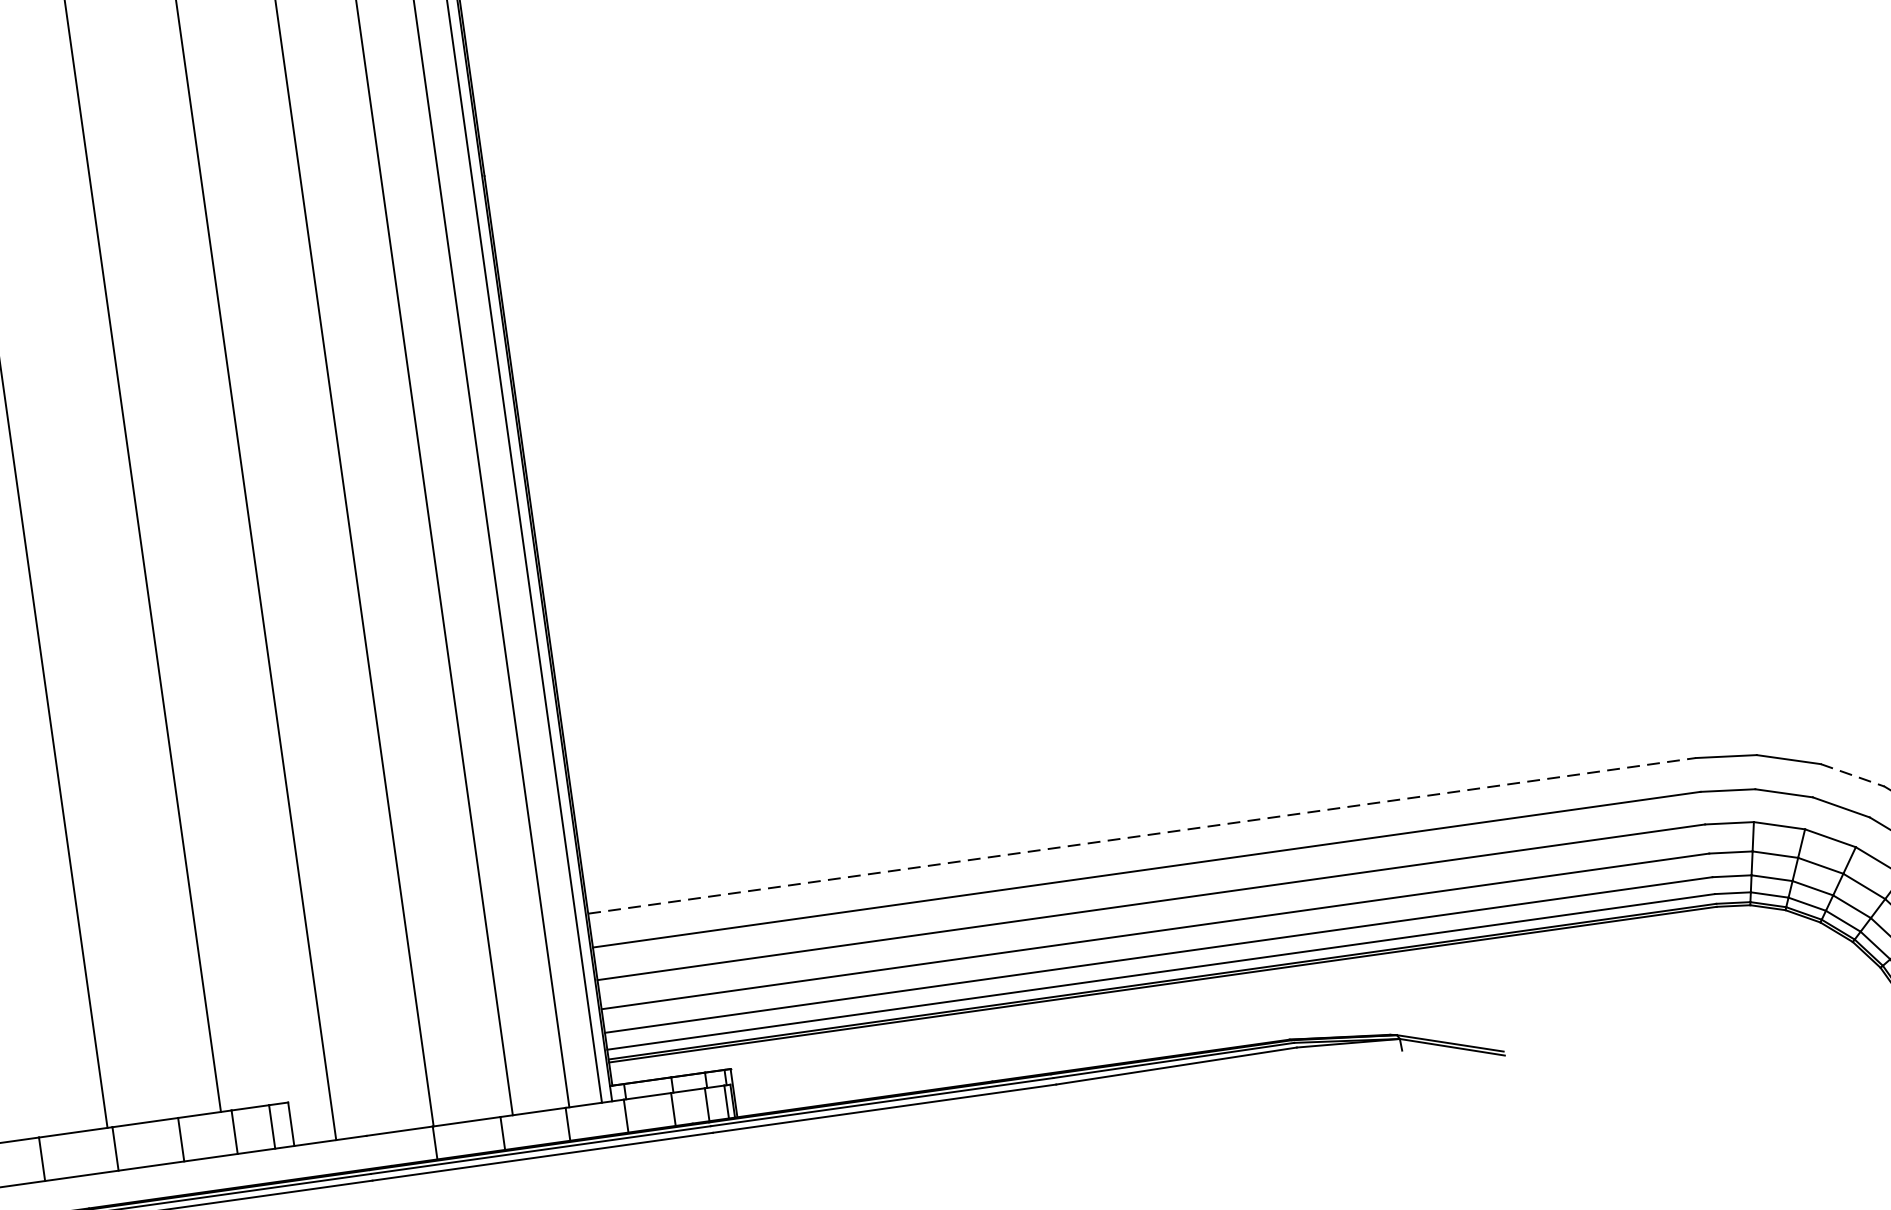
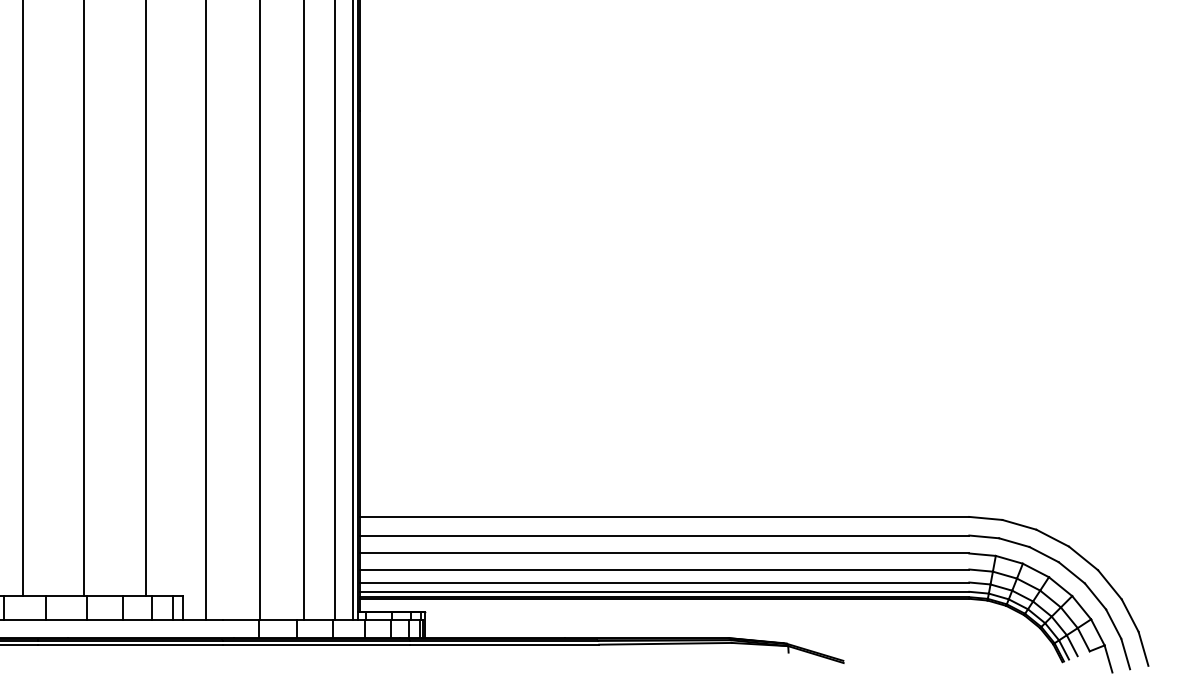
line: (1854, 775) -> (1053, 538), dashed -> solid
line: (1142, 835) -> (664, 516), dashed -> solid

